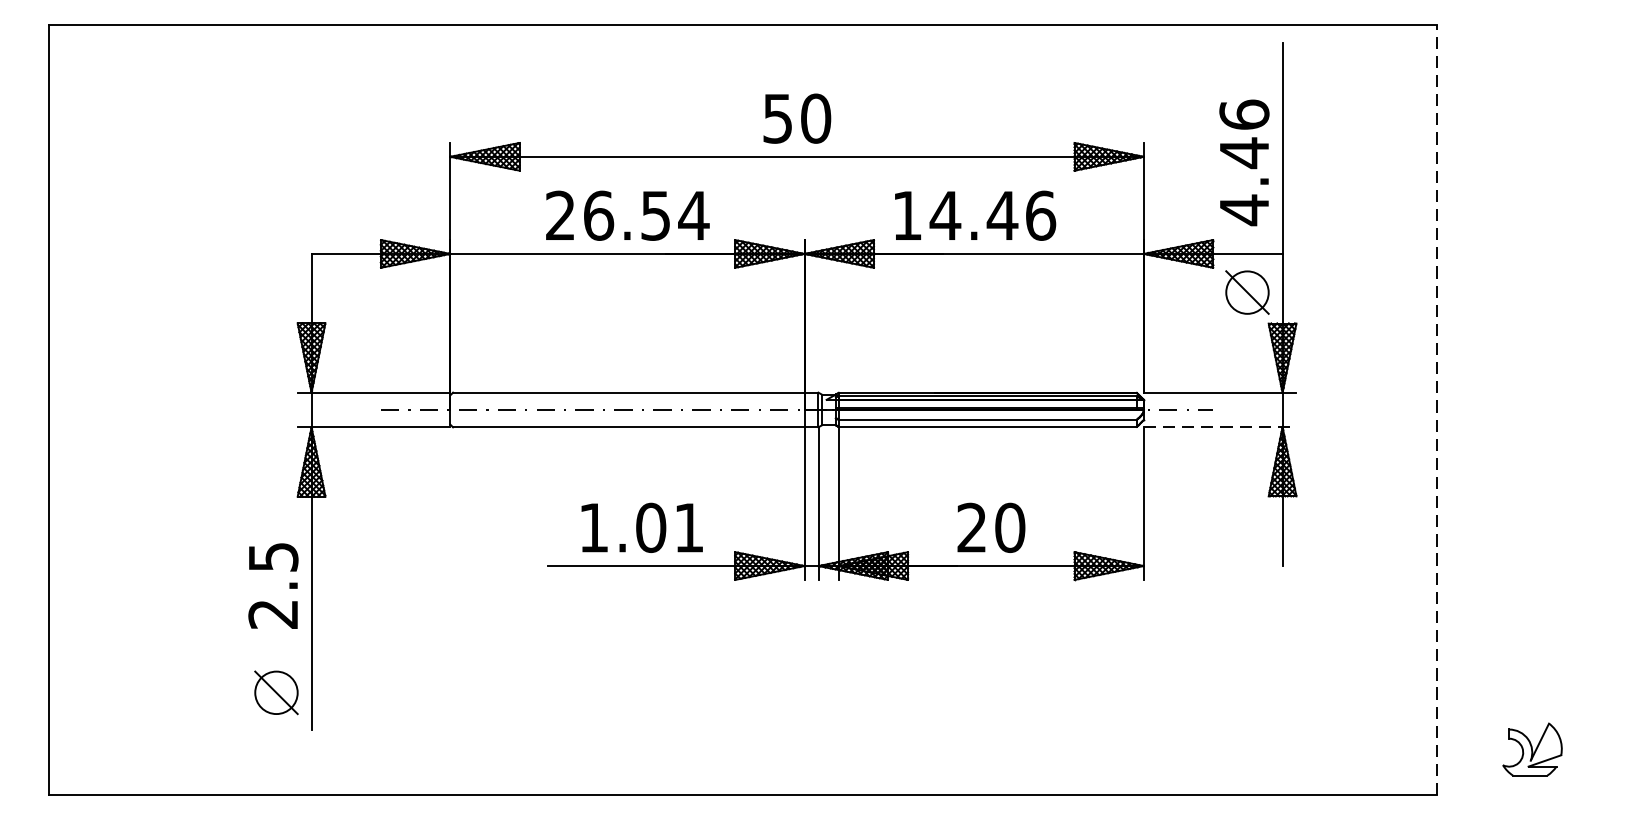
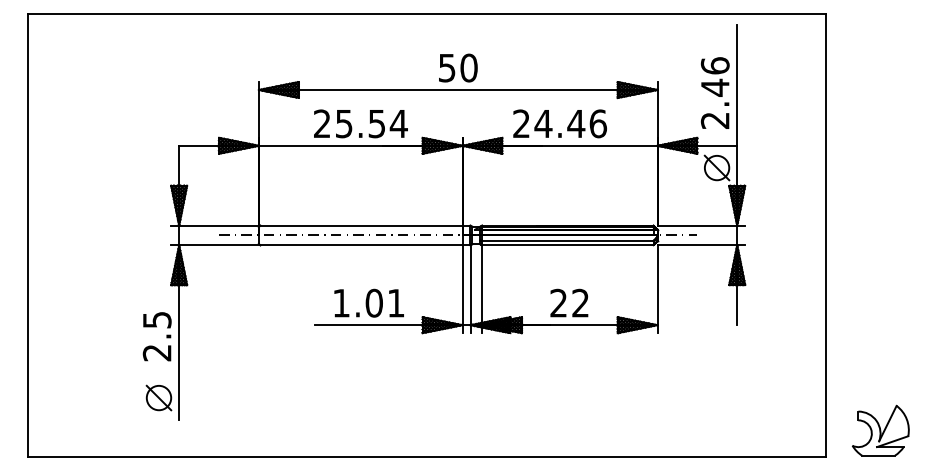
text: (1243, 209) -> (714, 120), 4.46 -> 2.46
text: (597, 215) -> (343, 123), 26.54 -> 25.54
text: (907, 215) -> (521, 123), 14.46 -> 24.46
line: (1437, 410) -> (826, 235), dashed -> solid
line: (1220, 427) -> (701, 245), dashed -> solid
text: (1009, 526) -> (580, 302), 20 -> 22
part: (1531, 749) -> (880, 430), size x1.67

